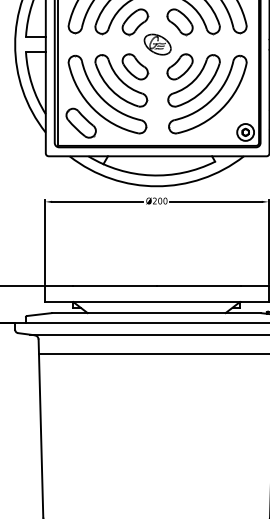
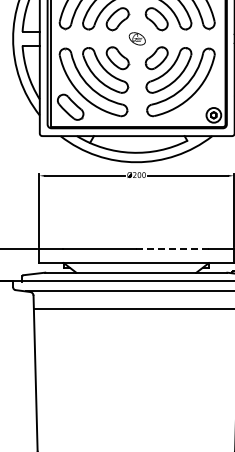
part: (157, 44) -> (137, 38), size x0.7
line: (198, 286) -> (172, 249), solid -> dashed

